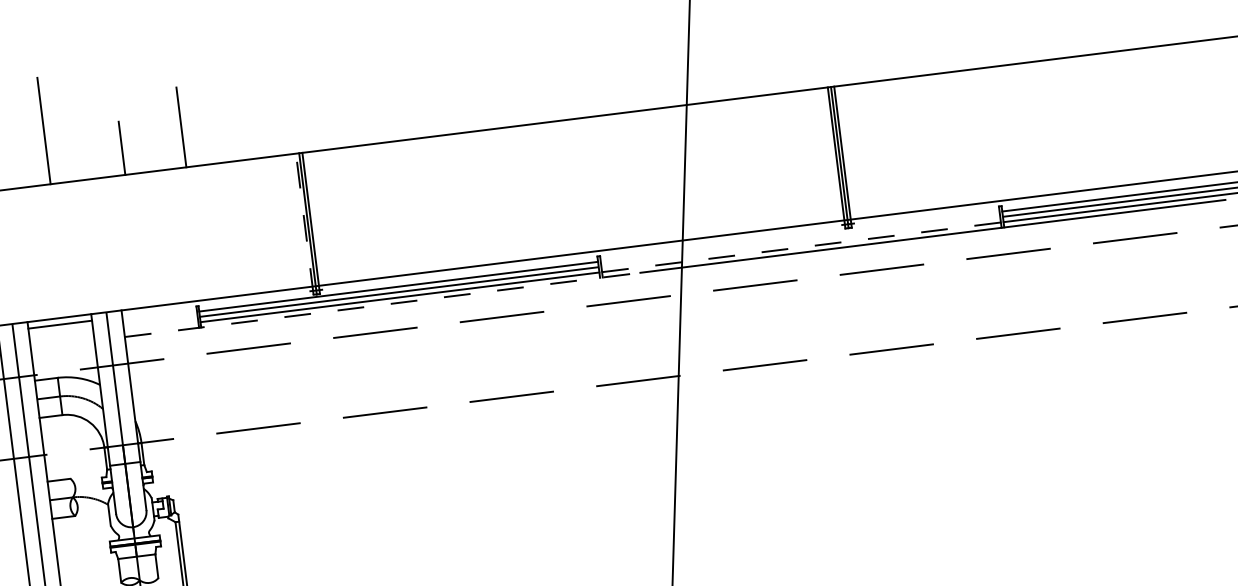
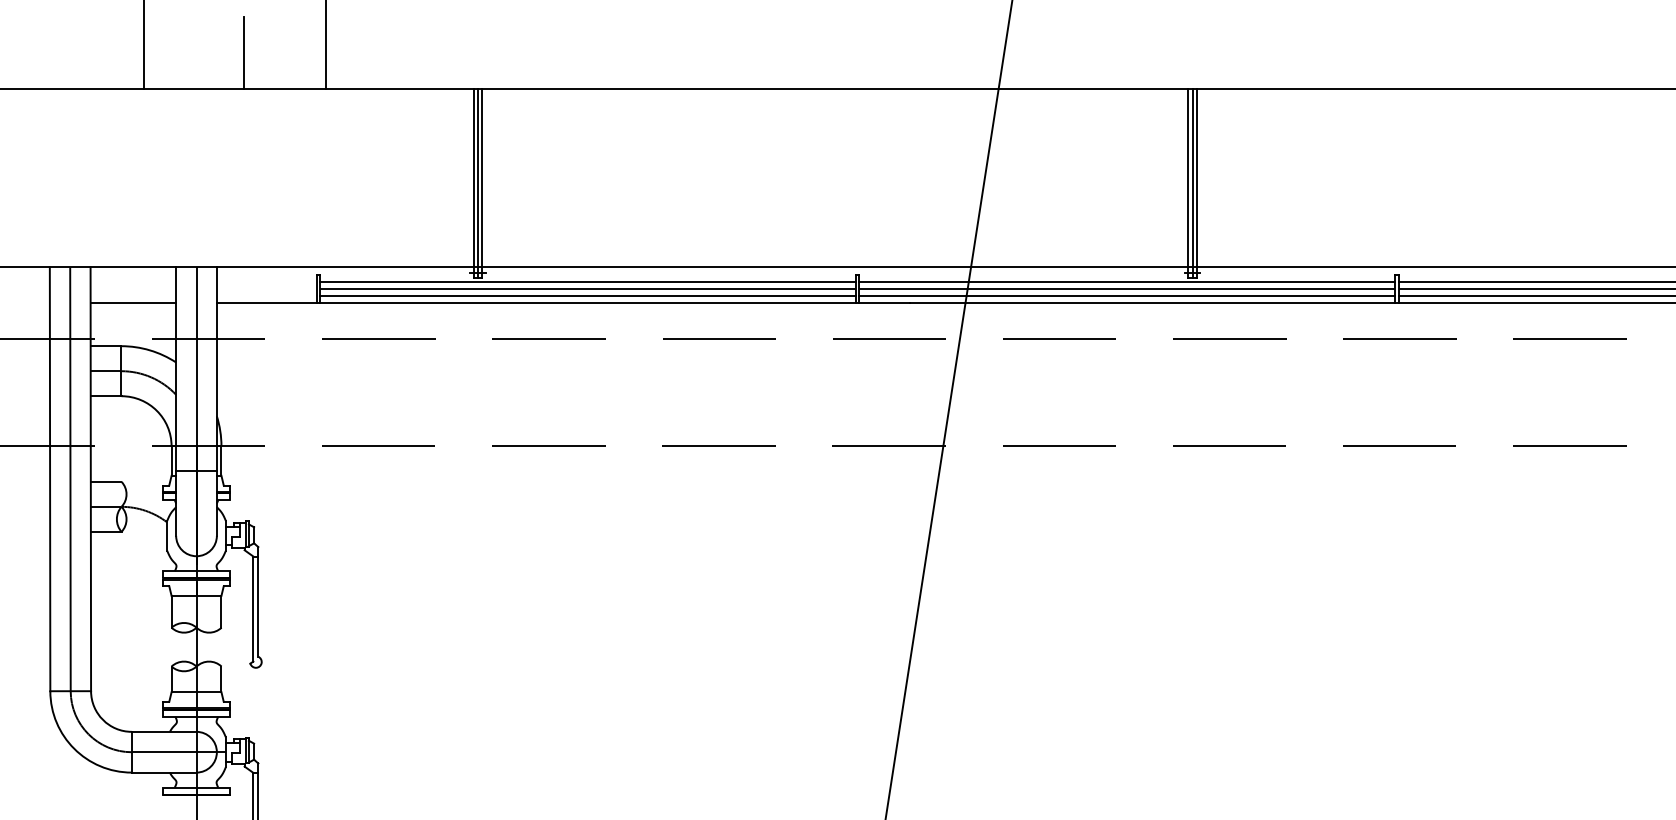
line: (304, 224) -> (473, 183), dashed -> solid
line: (800, 236) -> (1127, 281), added
line: (801, 241) -> (1127, 288), added
line: (801, 247) -> (1127, 296), dashed -> solid
line: (382, 305) -> (563, 303), dashed -> solid
line: (60, 324) -> (133, 303), moved

